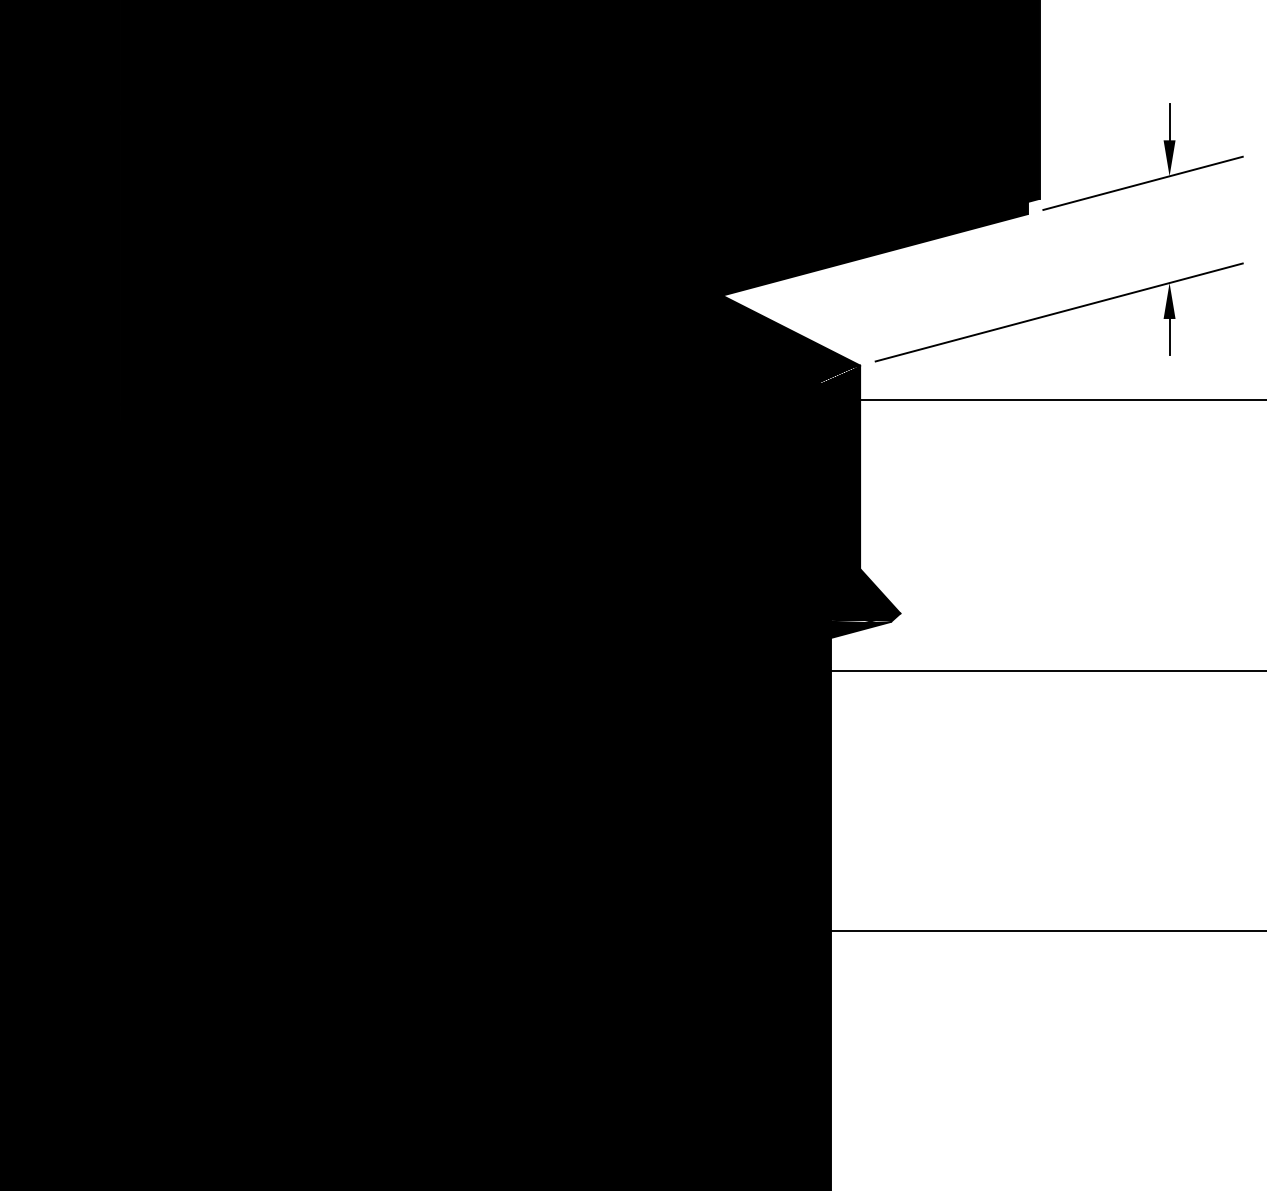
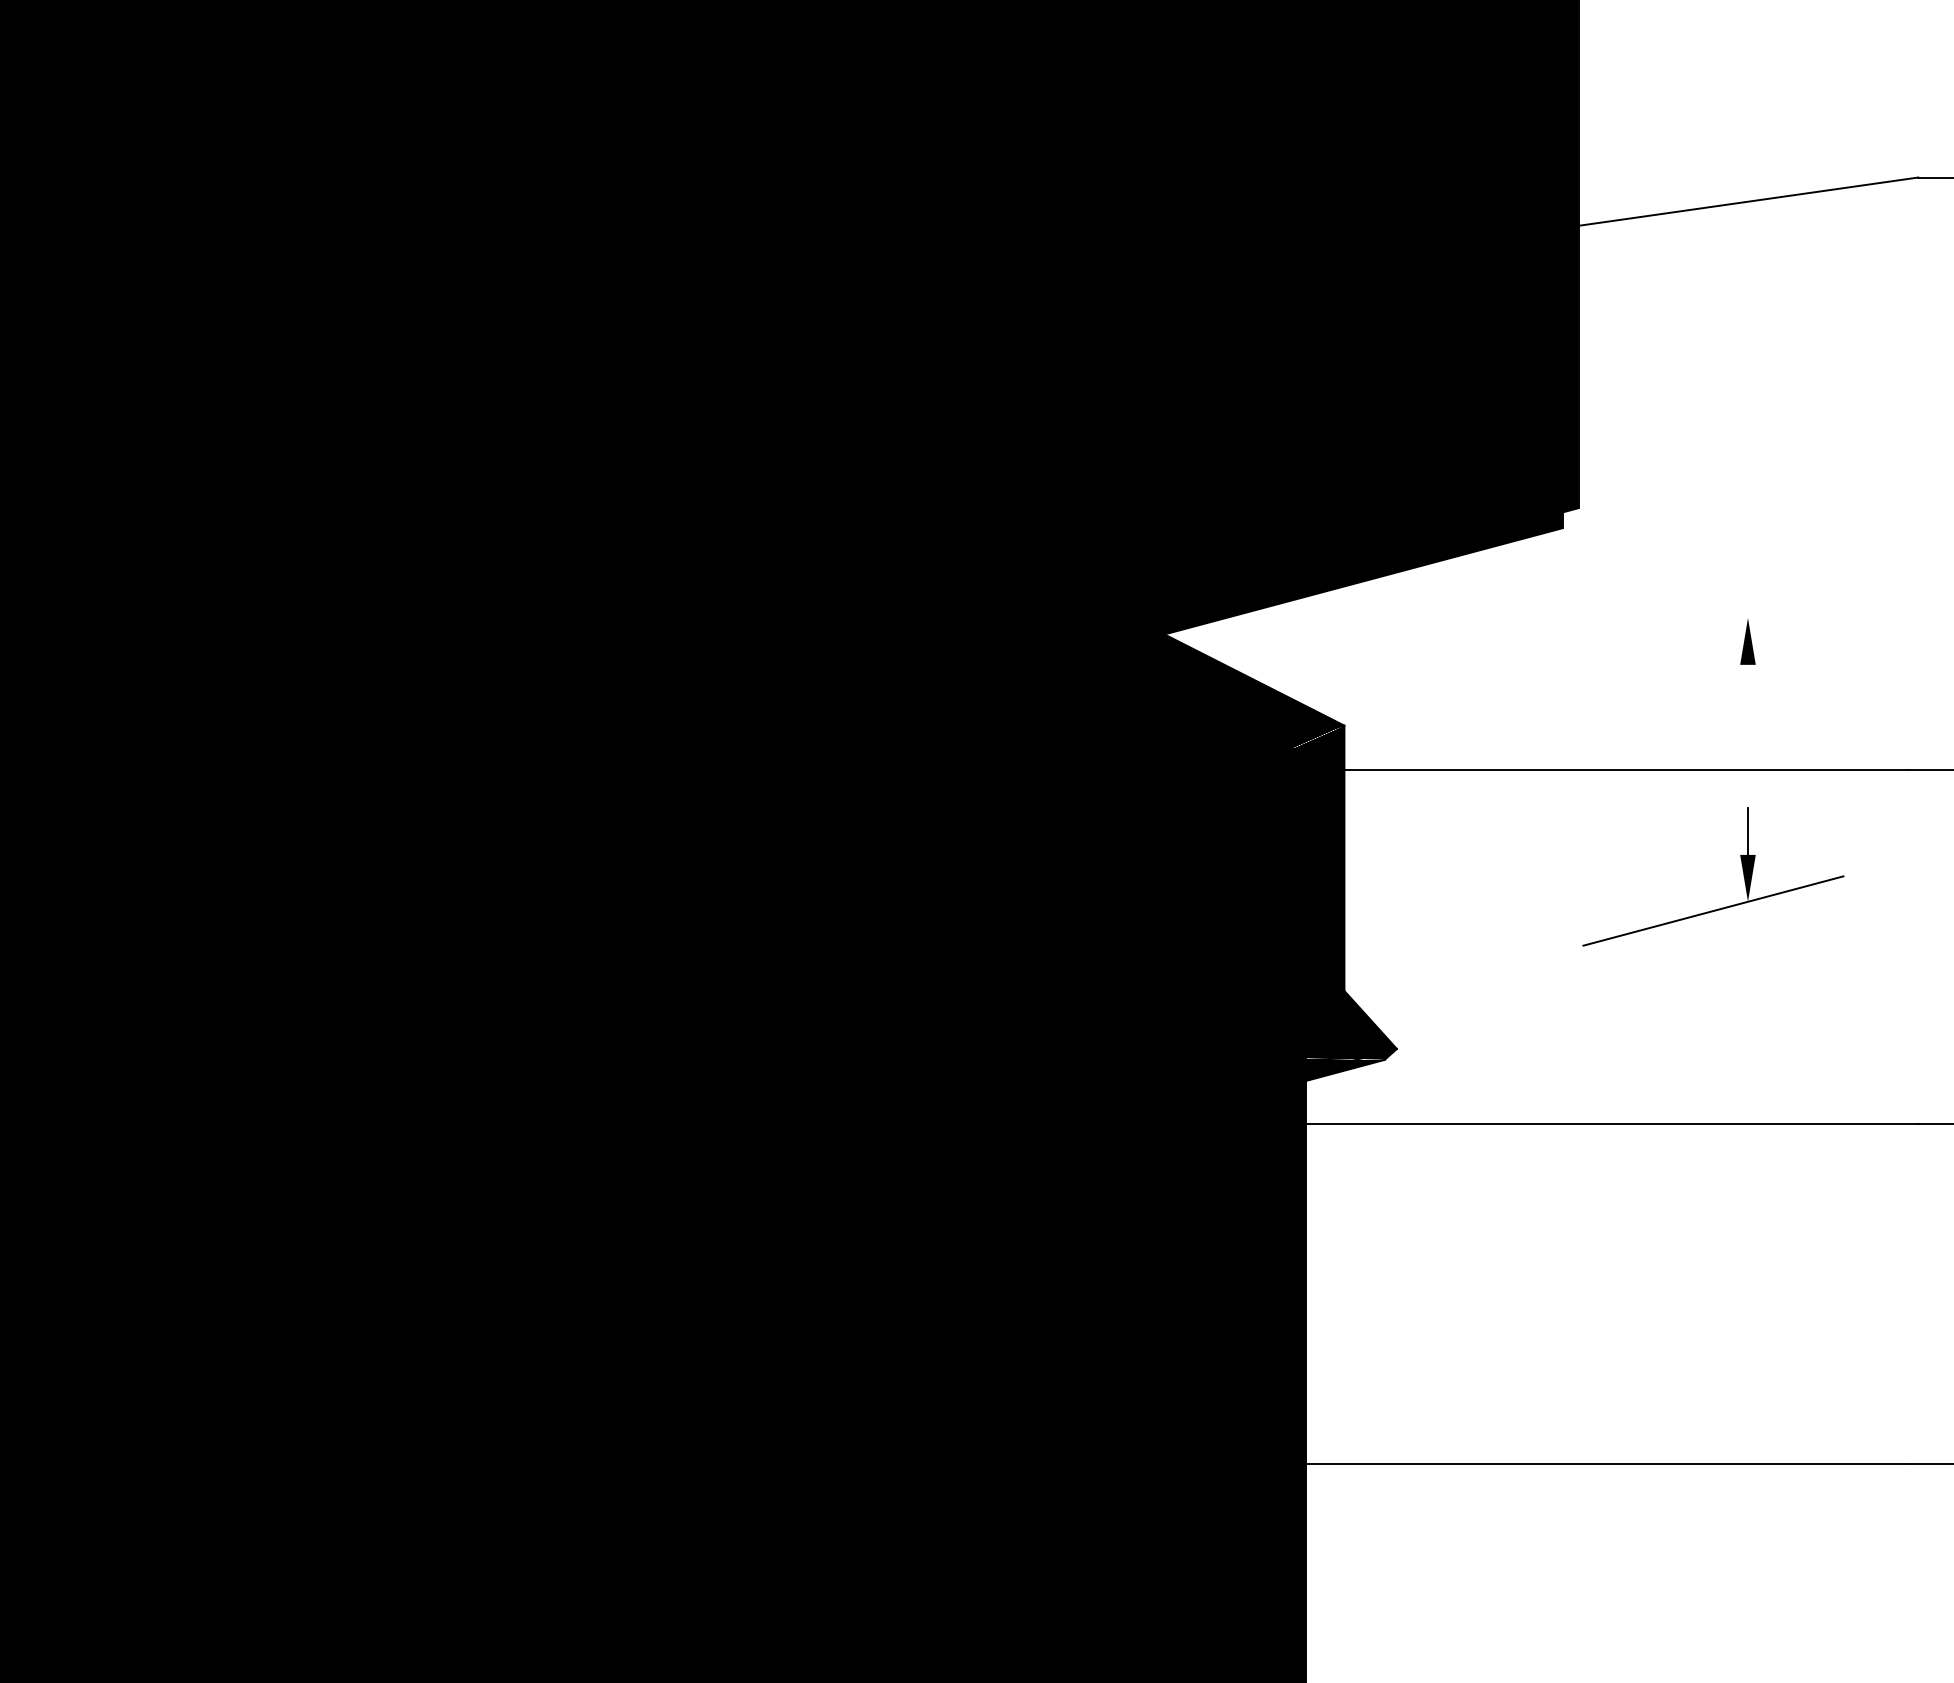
part: (1165, 152) -> (1742, 870), moved
line: (1058, 312) -> (1603, 656), removed
line: (1169, 336) -> (1747, 687), removed

